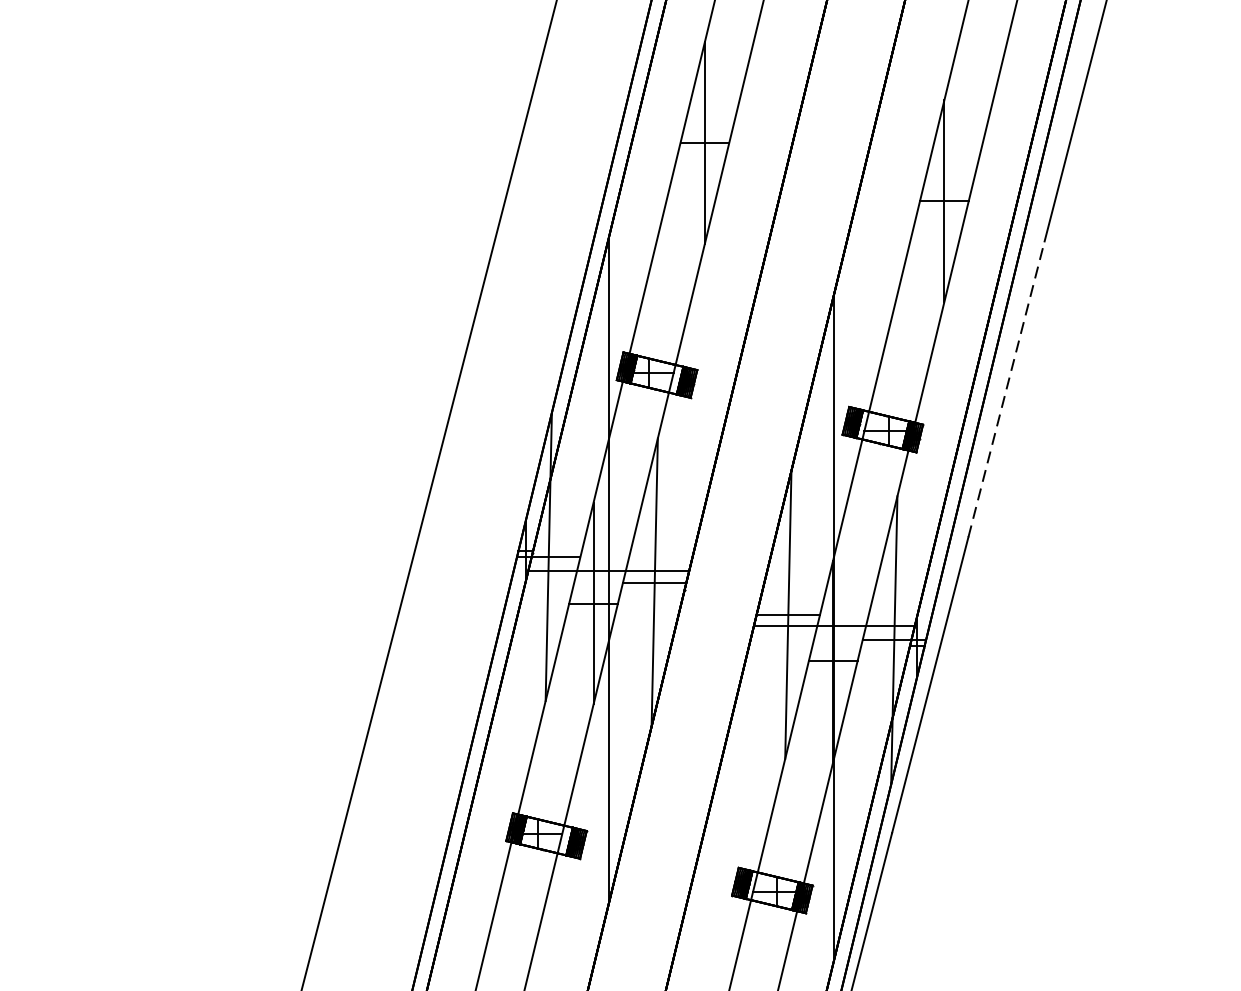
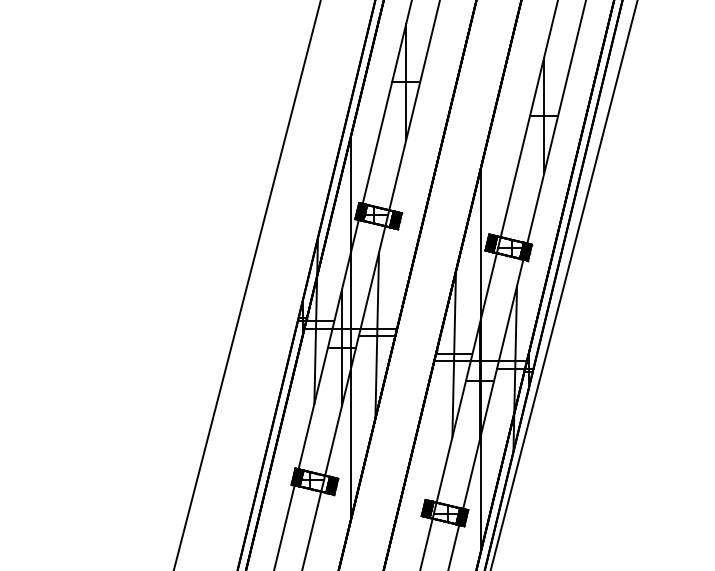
line: (1007, 387) -> (580, 223), dashed -> solid

